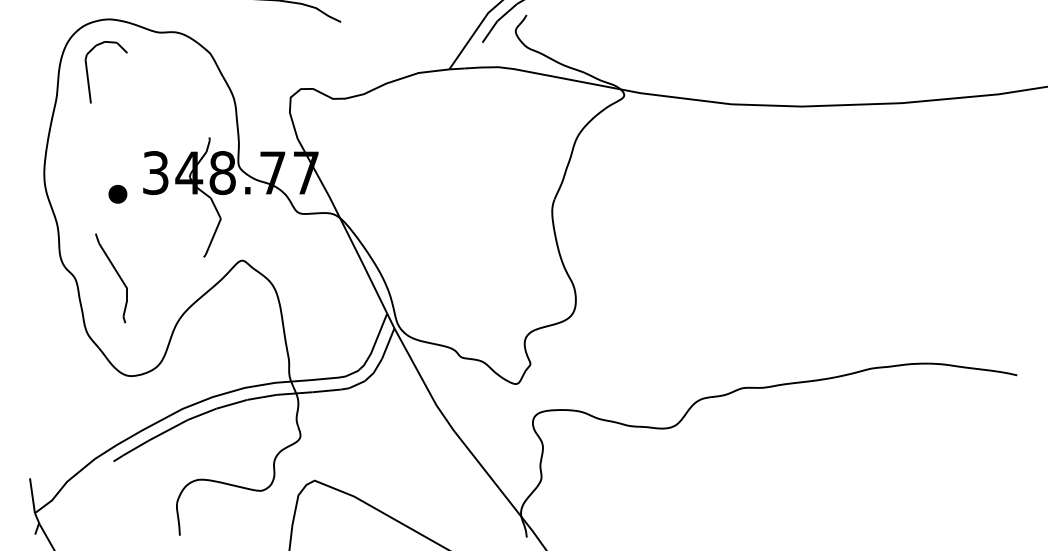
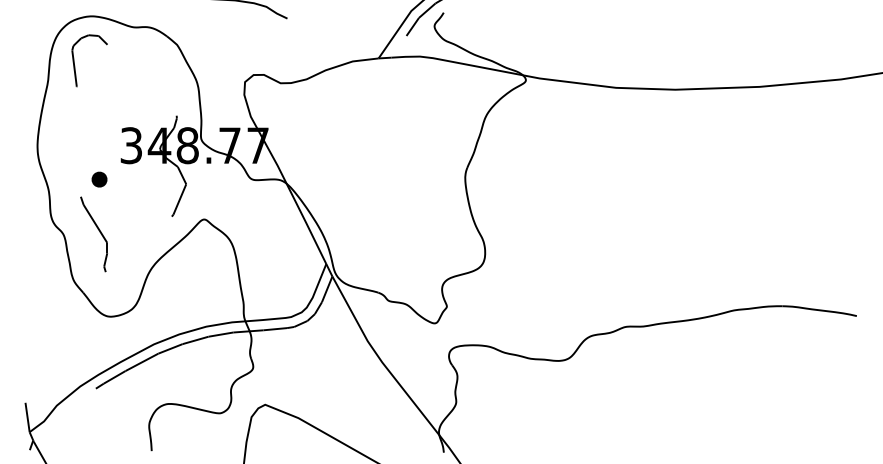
part: (117, 194) -> (99, 179), moved

